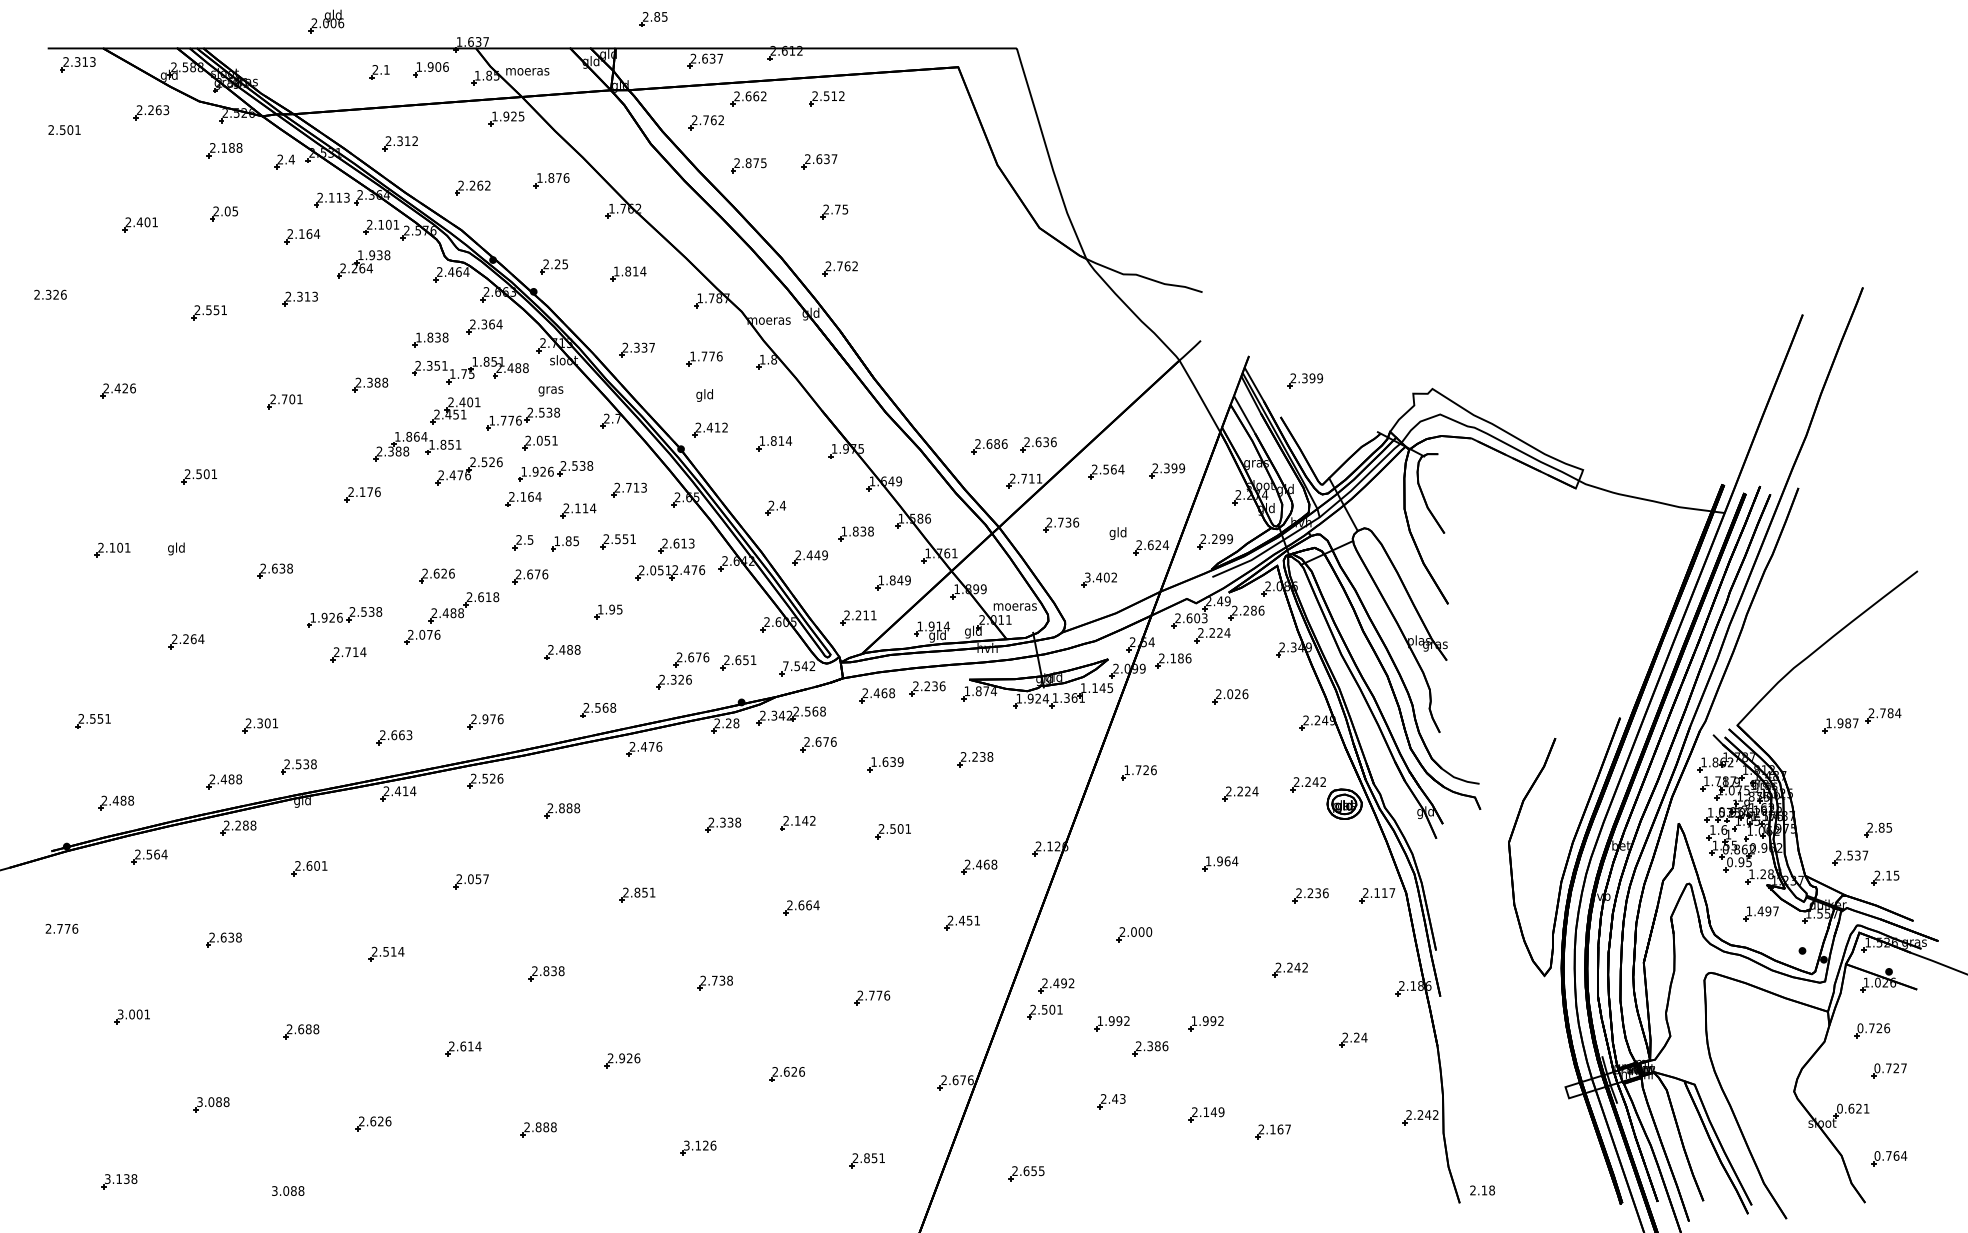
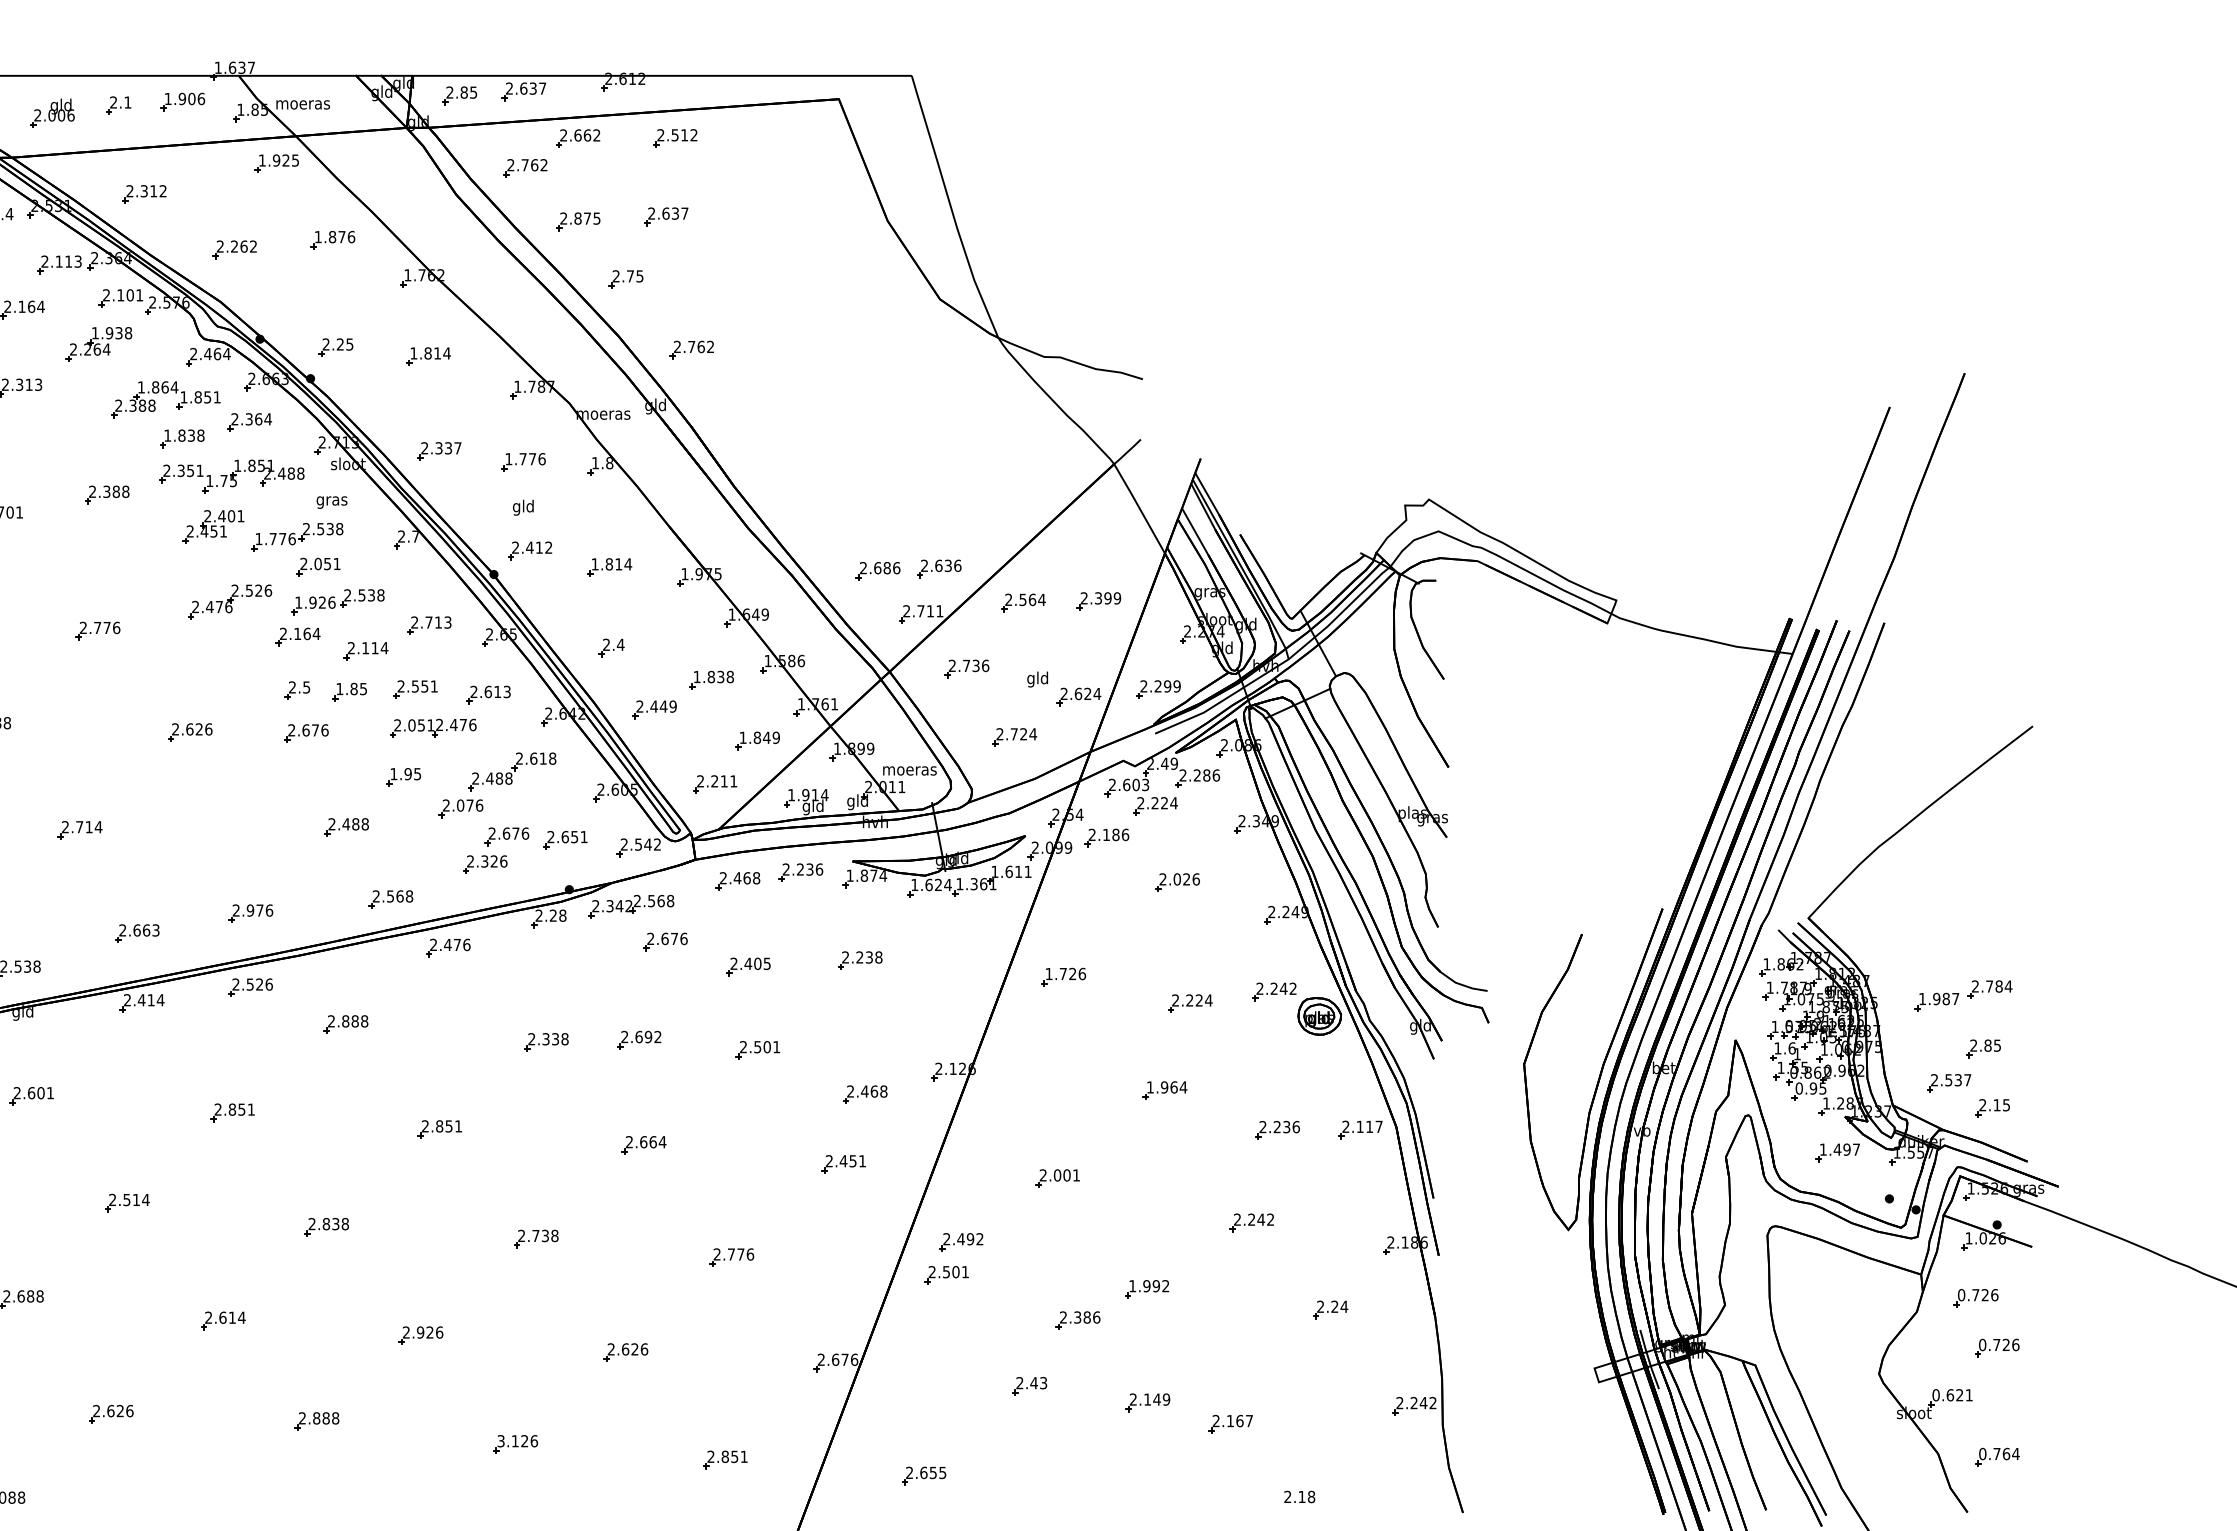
part: (653, 19) -> (459, 95), moved
part: (326, 21) -> (52, 113), moved
part: (834, 211) -> (626, 278), moved
part: (1305, 380) -> (1271, 489), removed
part: (417, 446) -> (165, 399), moved
text: (362, 491) -> (97, 627), 2.176 -> 2.776
part: (670, 572) -> (433, 727), moved
text: (1101, 577) -> (1017, 734), 3.402 -> 2.724
part: (344, 617) -> (75, 783), removed
part: (451, 618) -> (496, 785), moved
text: (785, 665) -> (623, 843), 7.542 -> 2.542
text: (1102, 688) -> (1018, 872), 1.145 -> 1.611
text: (1030, 698) -> (928, 884), 1.924 -> 1.624
part: (1861, 720) -> (1962, 995), moved
text: (887, 761) -> (750, 963), 1.639 -> 2.405
text: (801, 820) -> (643, 1036), 2.142 -> 2.692
text: (478, 878) -> (241, 1108), 2.057 -> 2.851
text: (1149, 931) -> (1076, 1174), 2.000 -> 2.001
part: (1111, 1023) -> (1029, 1289), removed
text: (1903, 1068) -> (2015, 1345), 0.727 -> 0.726
text: (1482, 1190) -> (1299, 1497), moved

